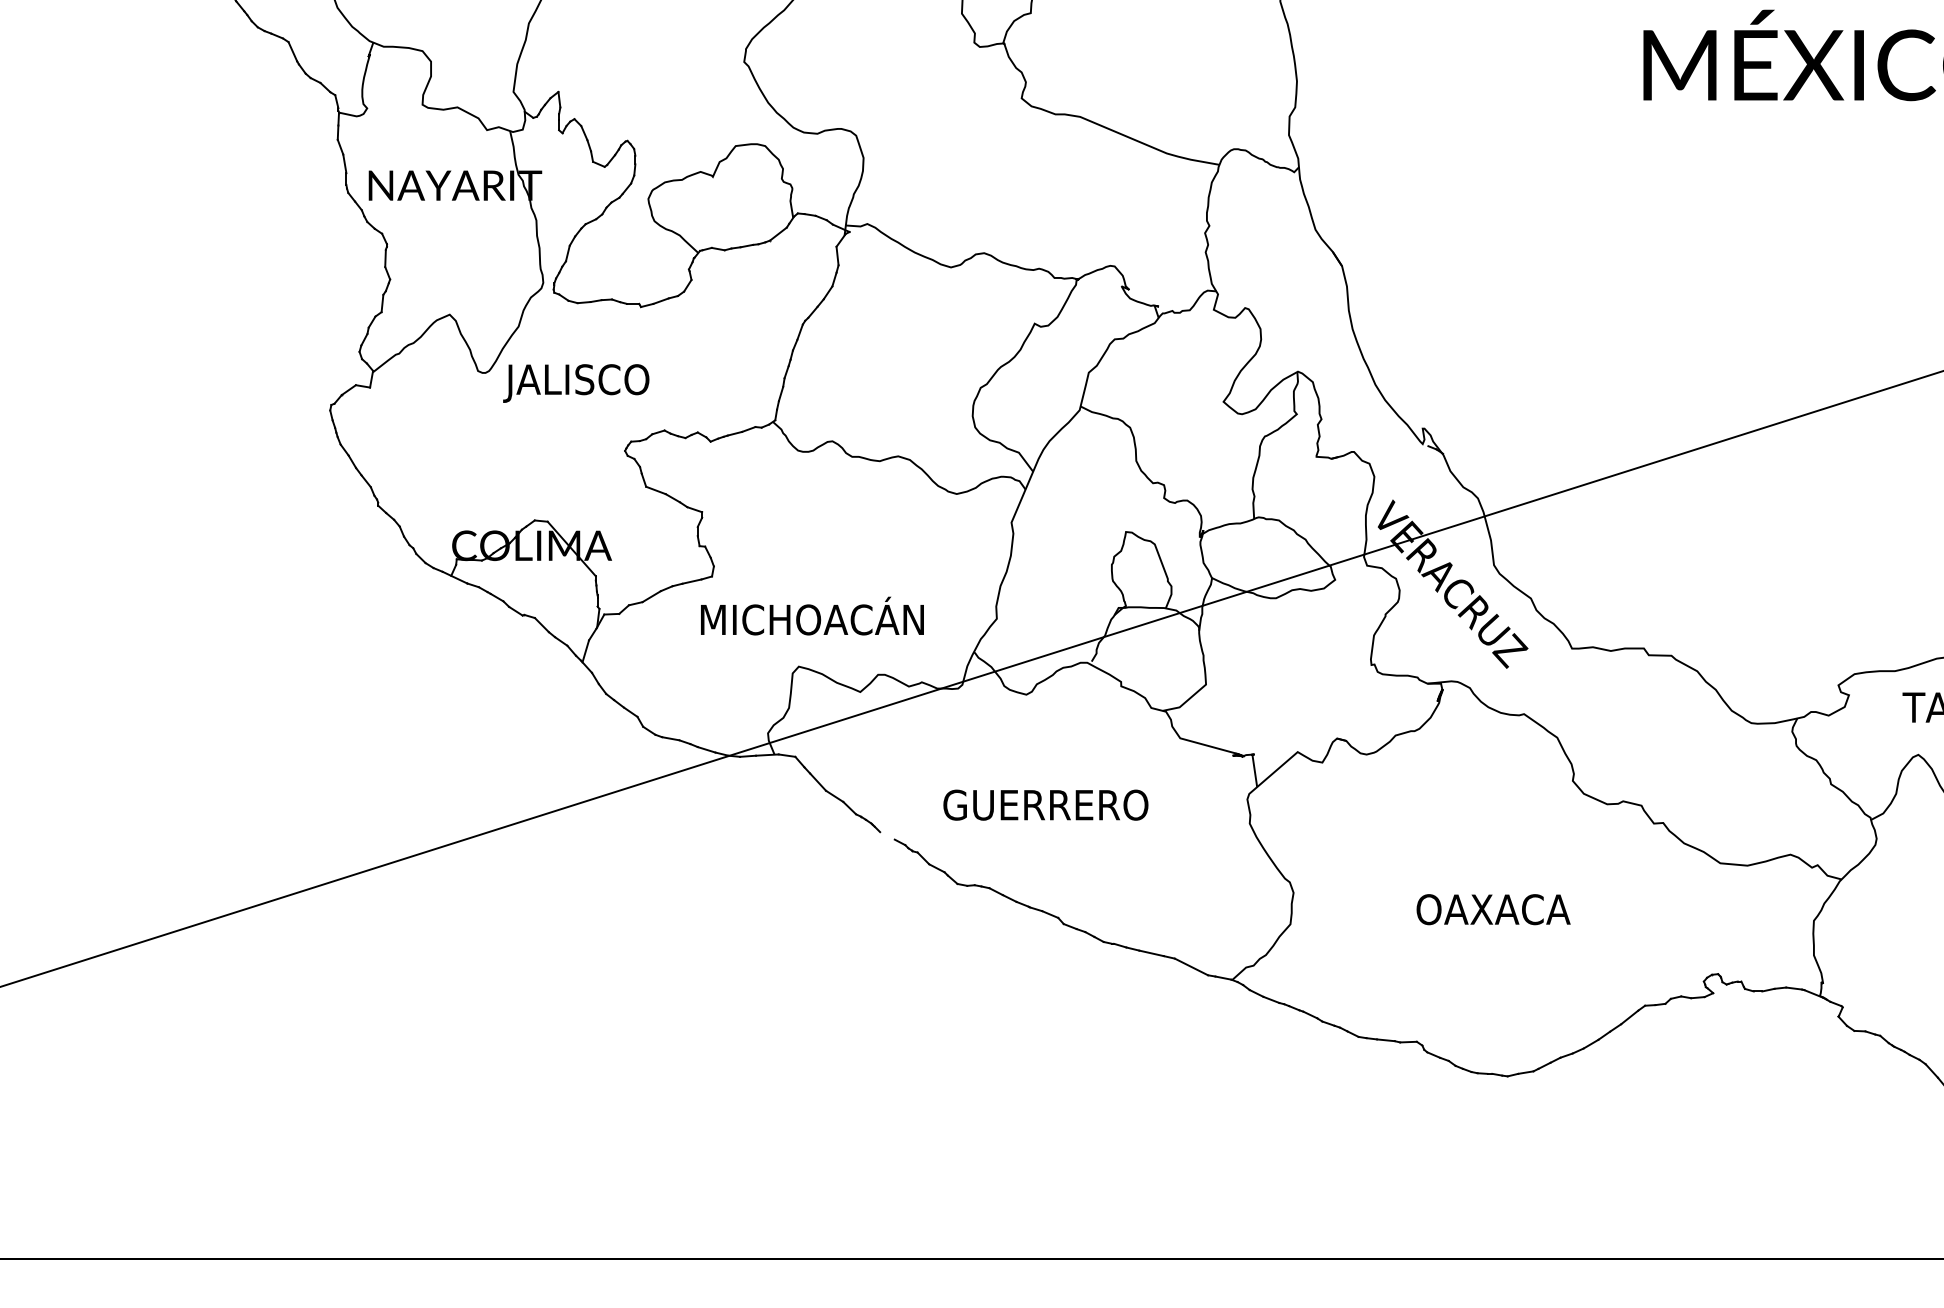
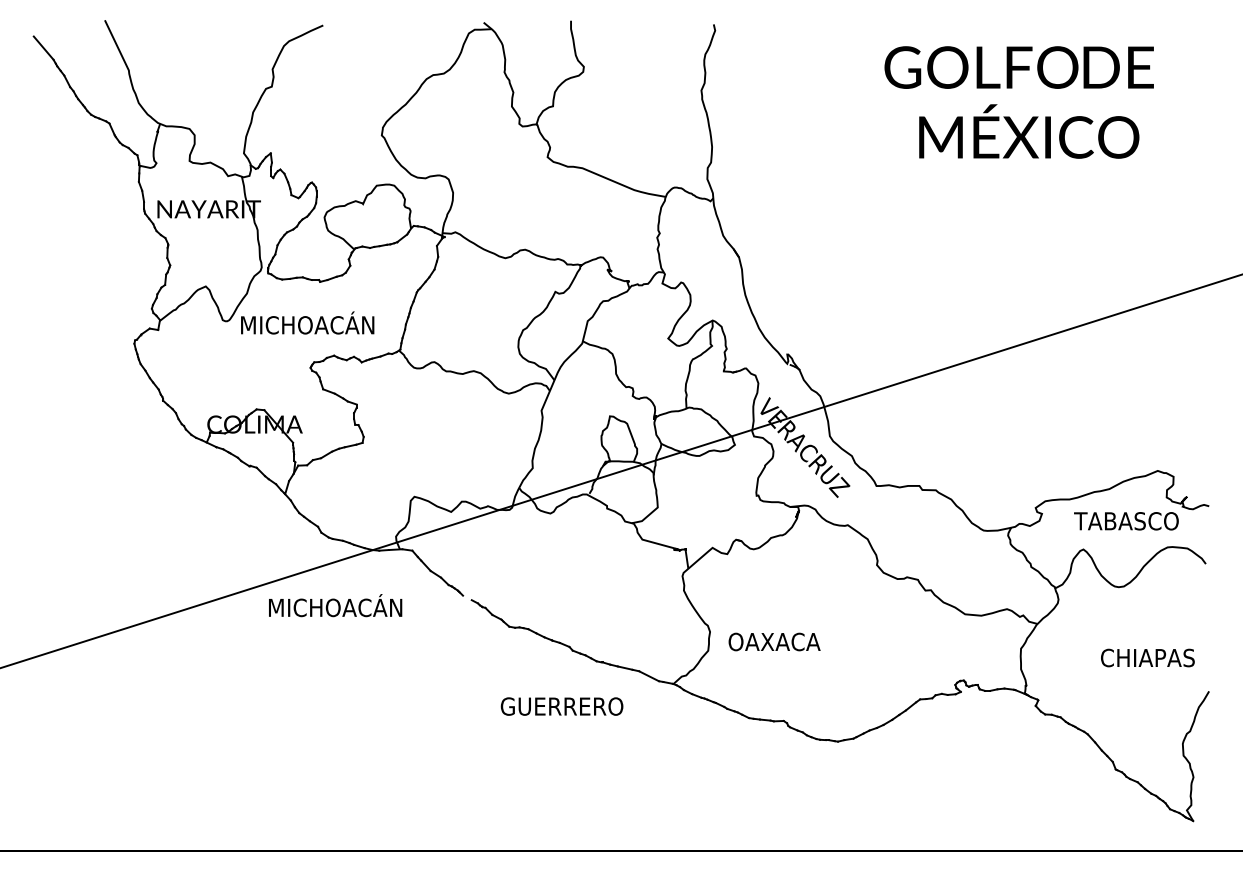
text: (616, 379) -> (305, 325), JALISCO -> MICHOACÁN
text: (812, 615) -> (335, 605), moved
text: (1044, 805) -> (561, 706), moved
text: (1493, 908) -> (774, 641), moved

